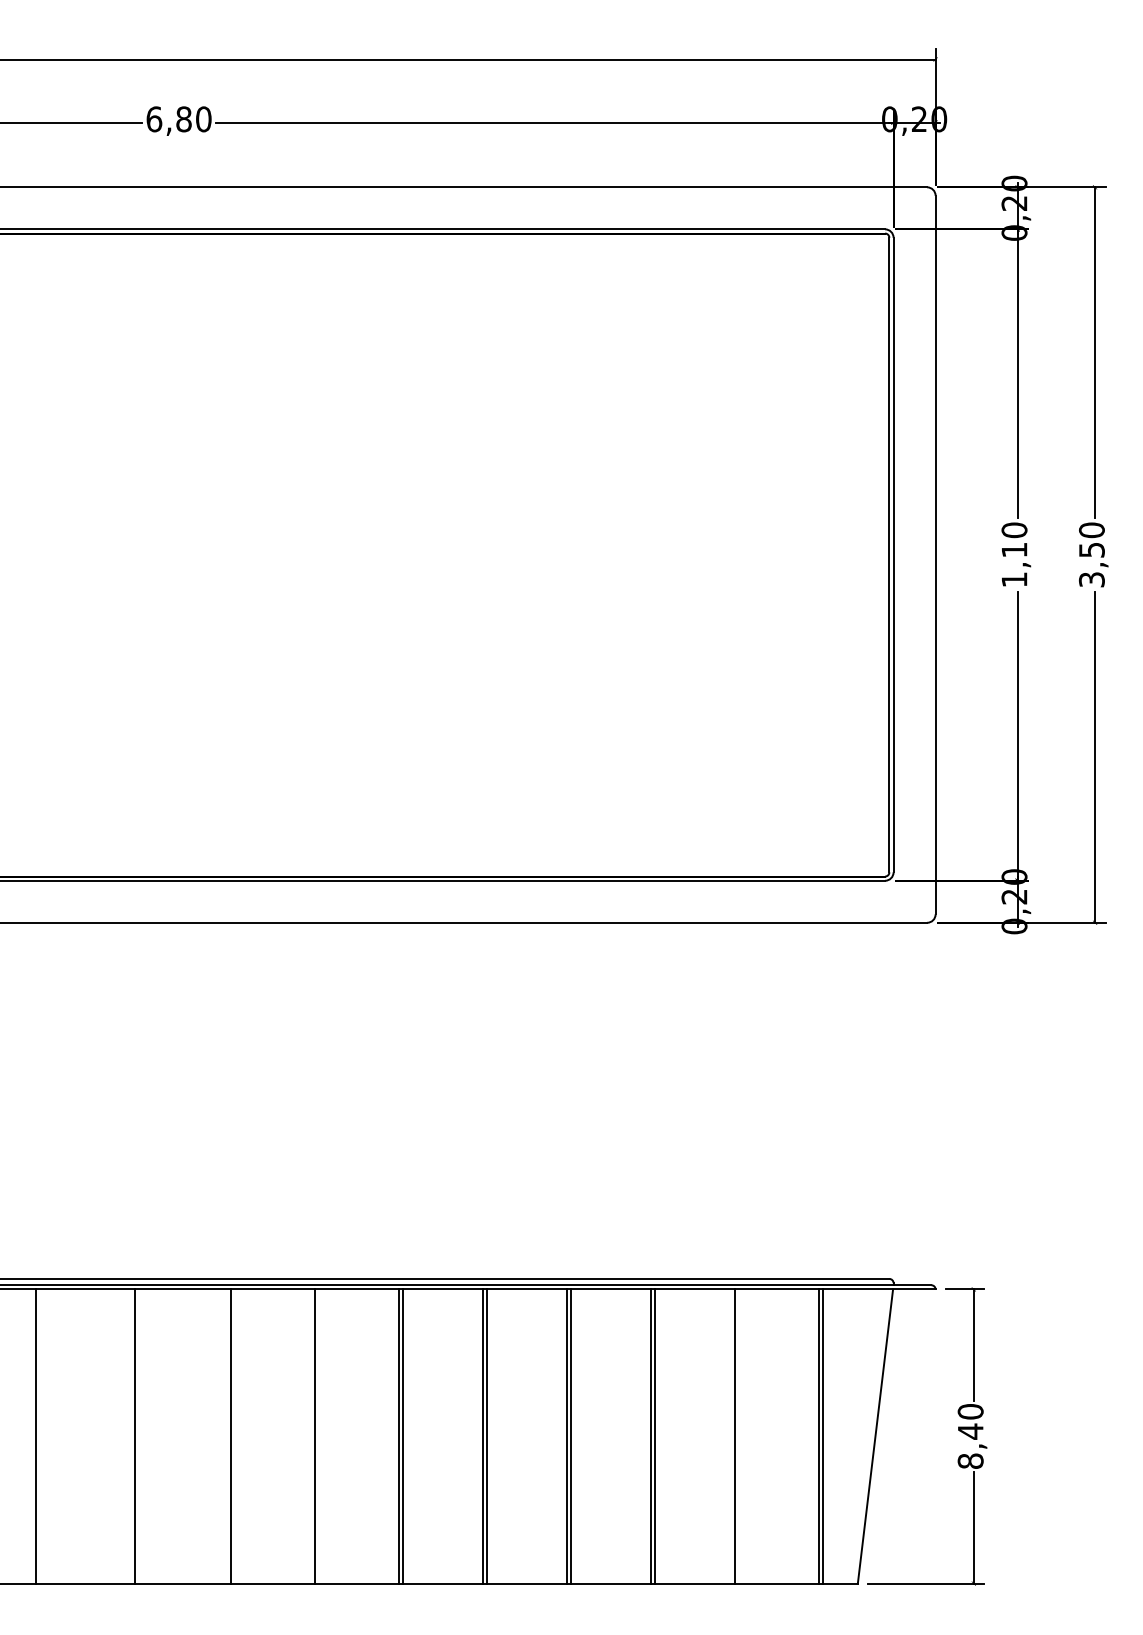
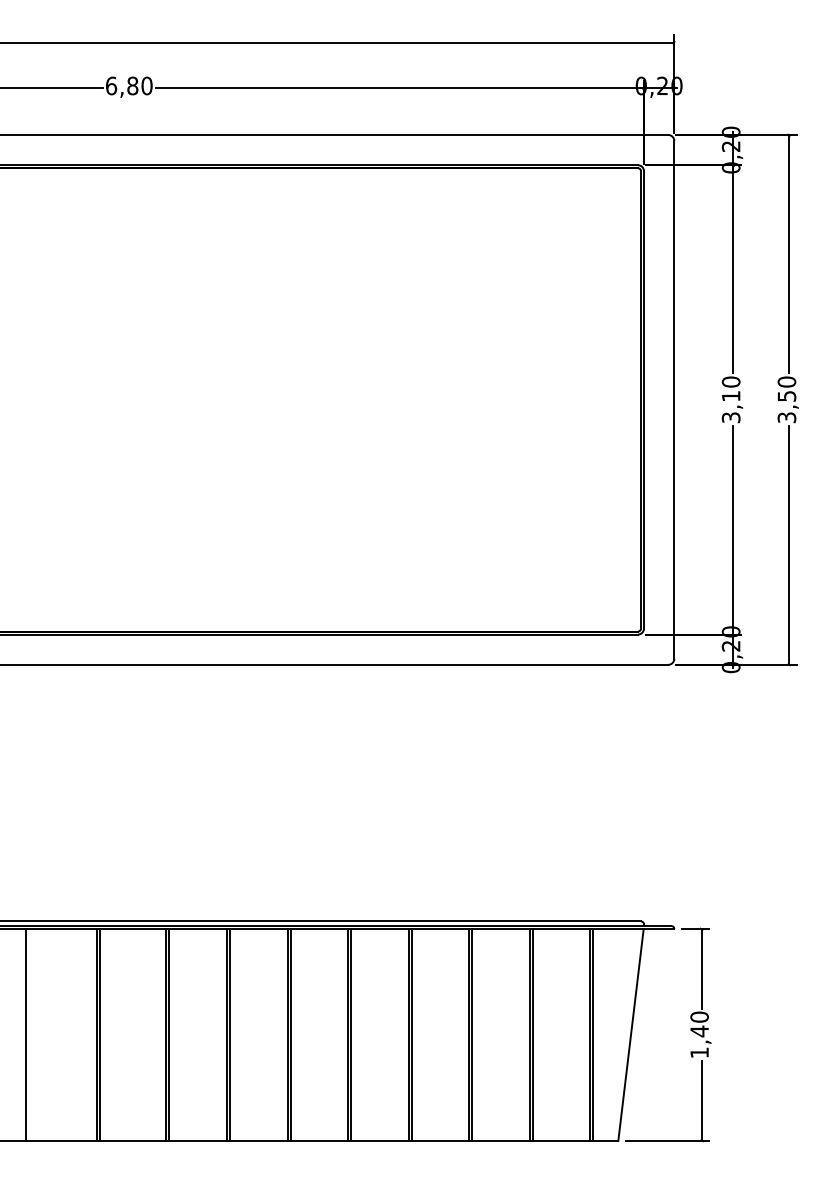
text: (1014, 579) -> (731, 417), 1,10 -> 3,10
line: (138, 1436) -> (100, 1034), added
line: (234, 1436) -> (169, 1034), added
line: (318, 1436) -> (229, 1034), added
line: (739, 1436) -> (533, 1034), added
text: (970, 1460) -> (699, 1052), 8,40 -> 1,40

